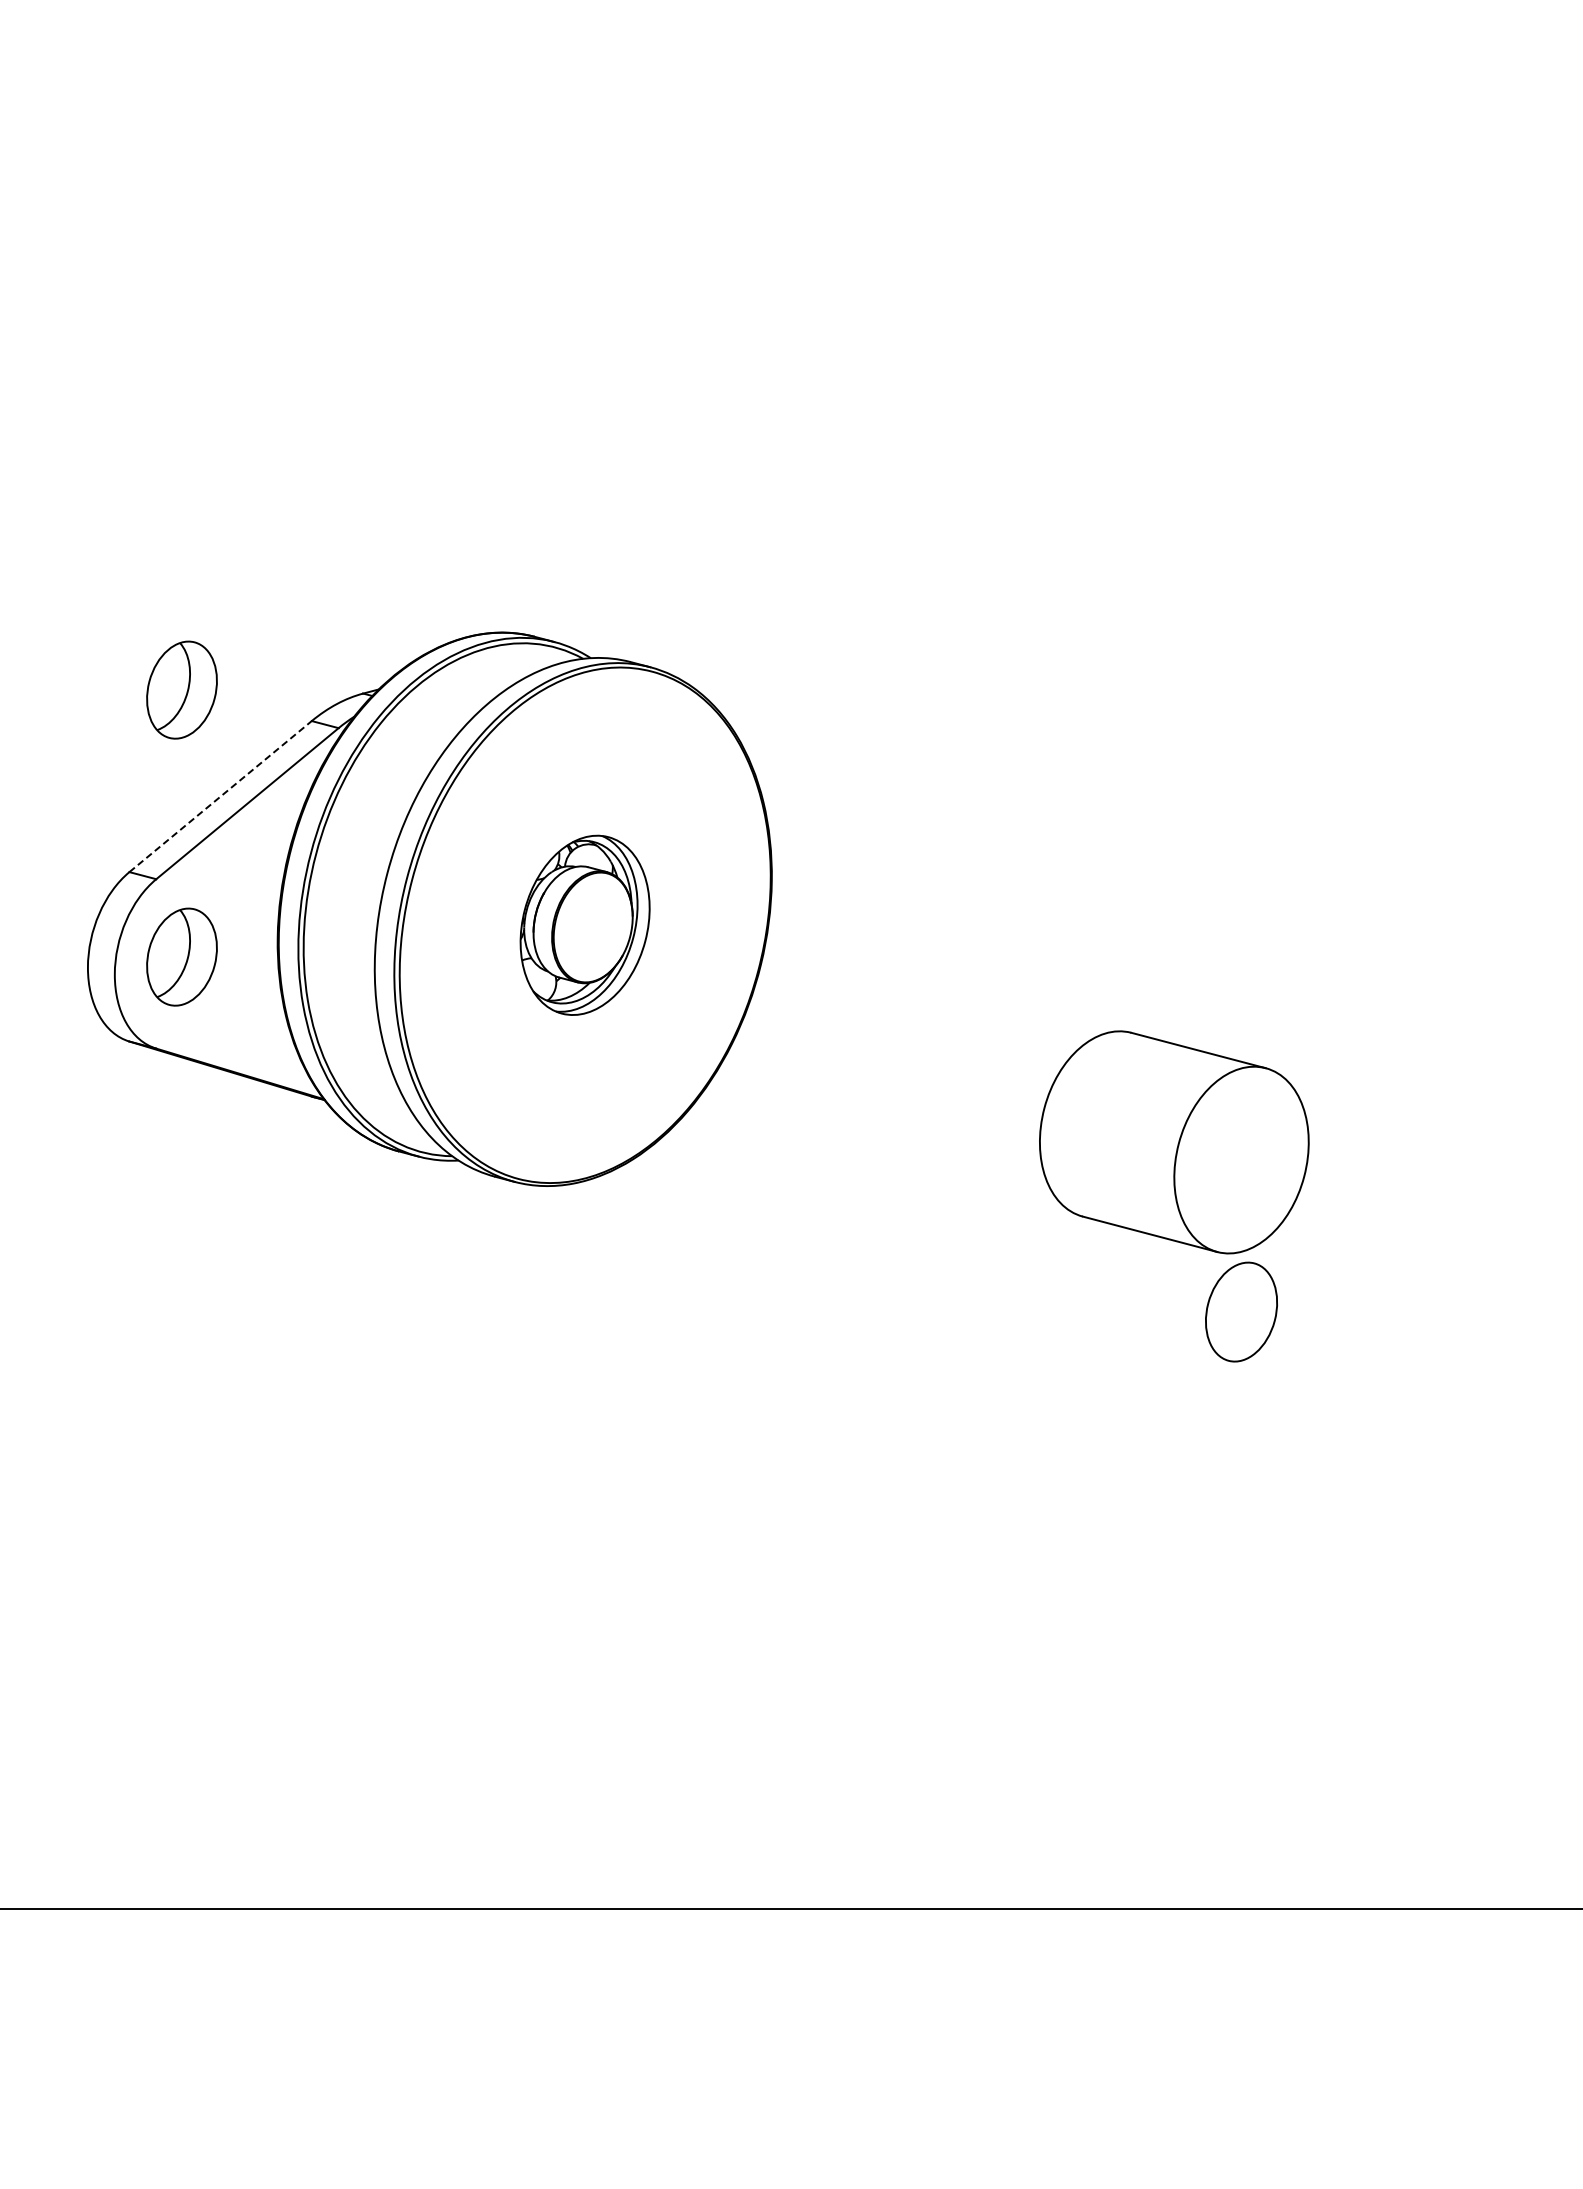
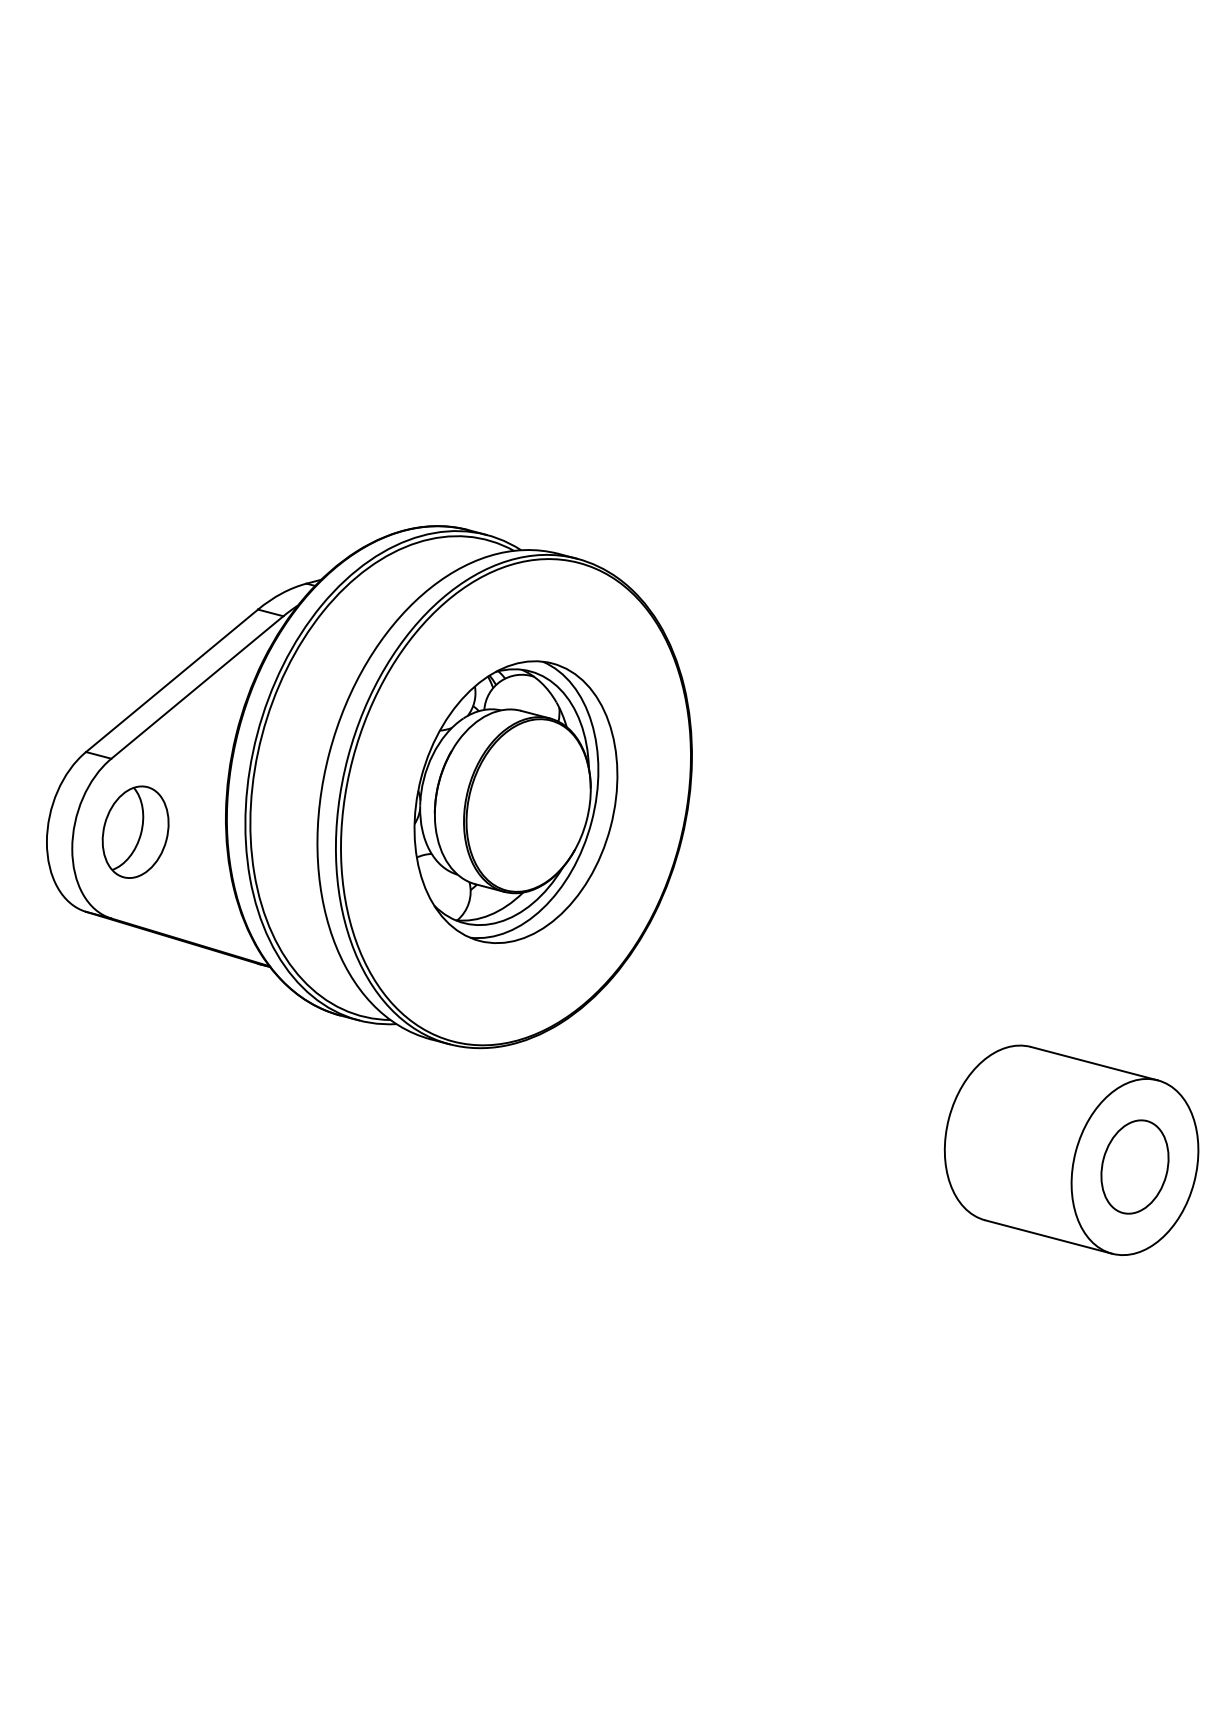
part: (181, 689) -> (135, 579), removed
line: (220, 796) -> (171, 680), dashed -> solid
part: (584, 925) -> (515, 802), size x1.67
part: (1174, 1142) -> (1071, 1150), moved

